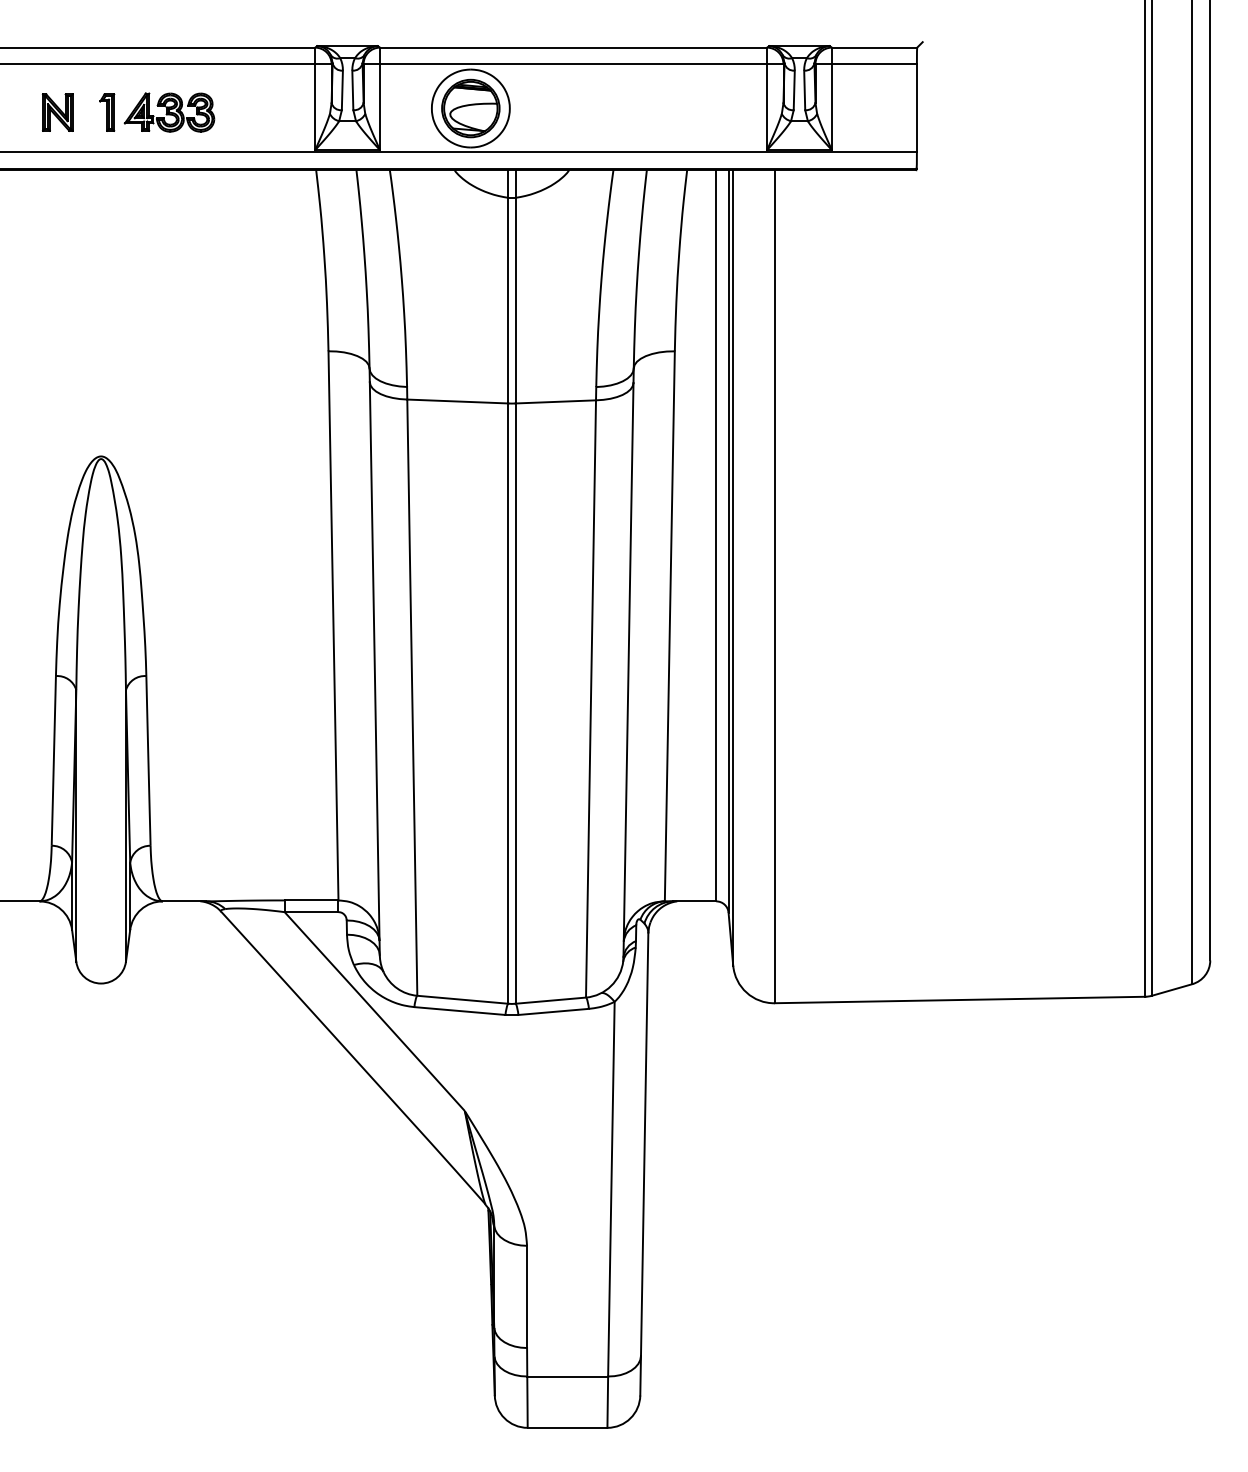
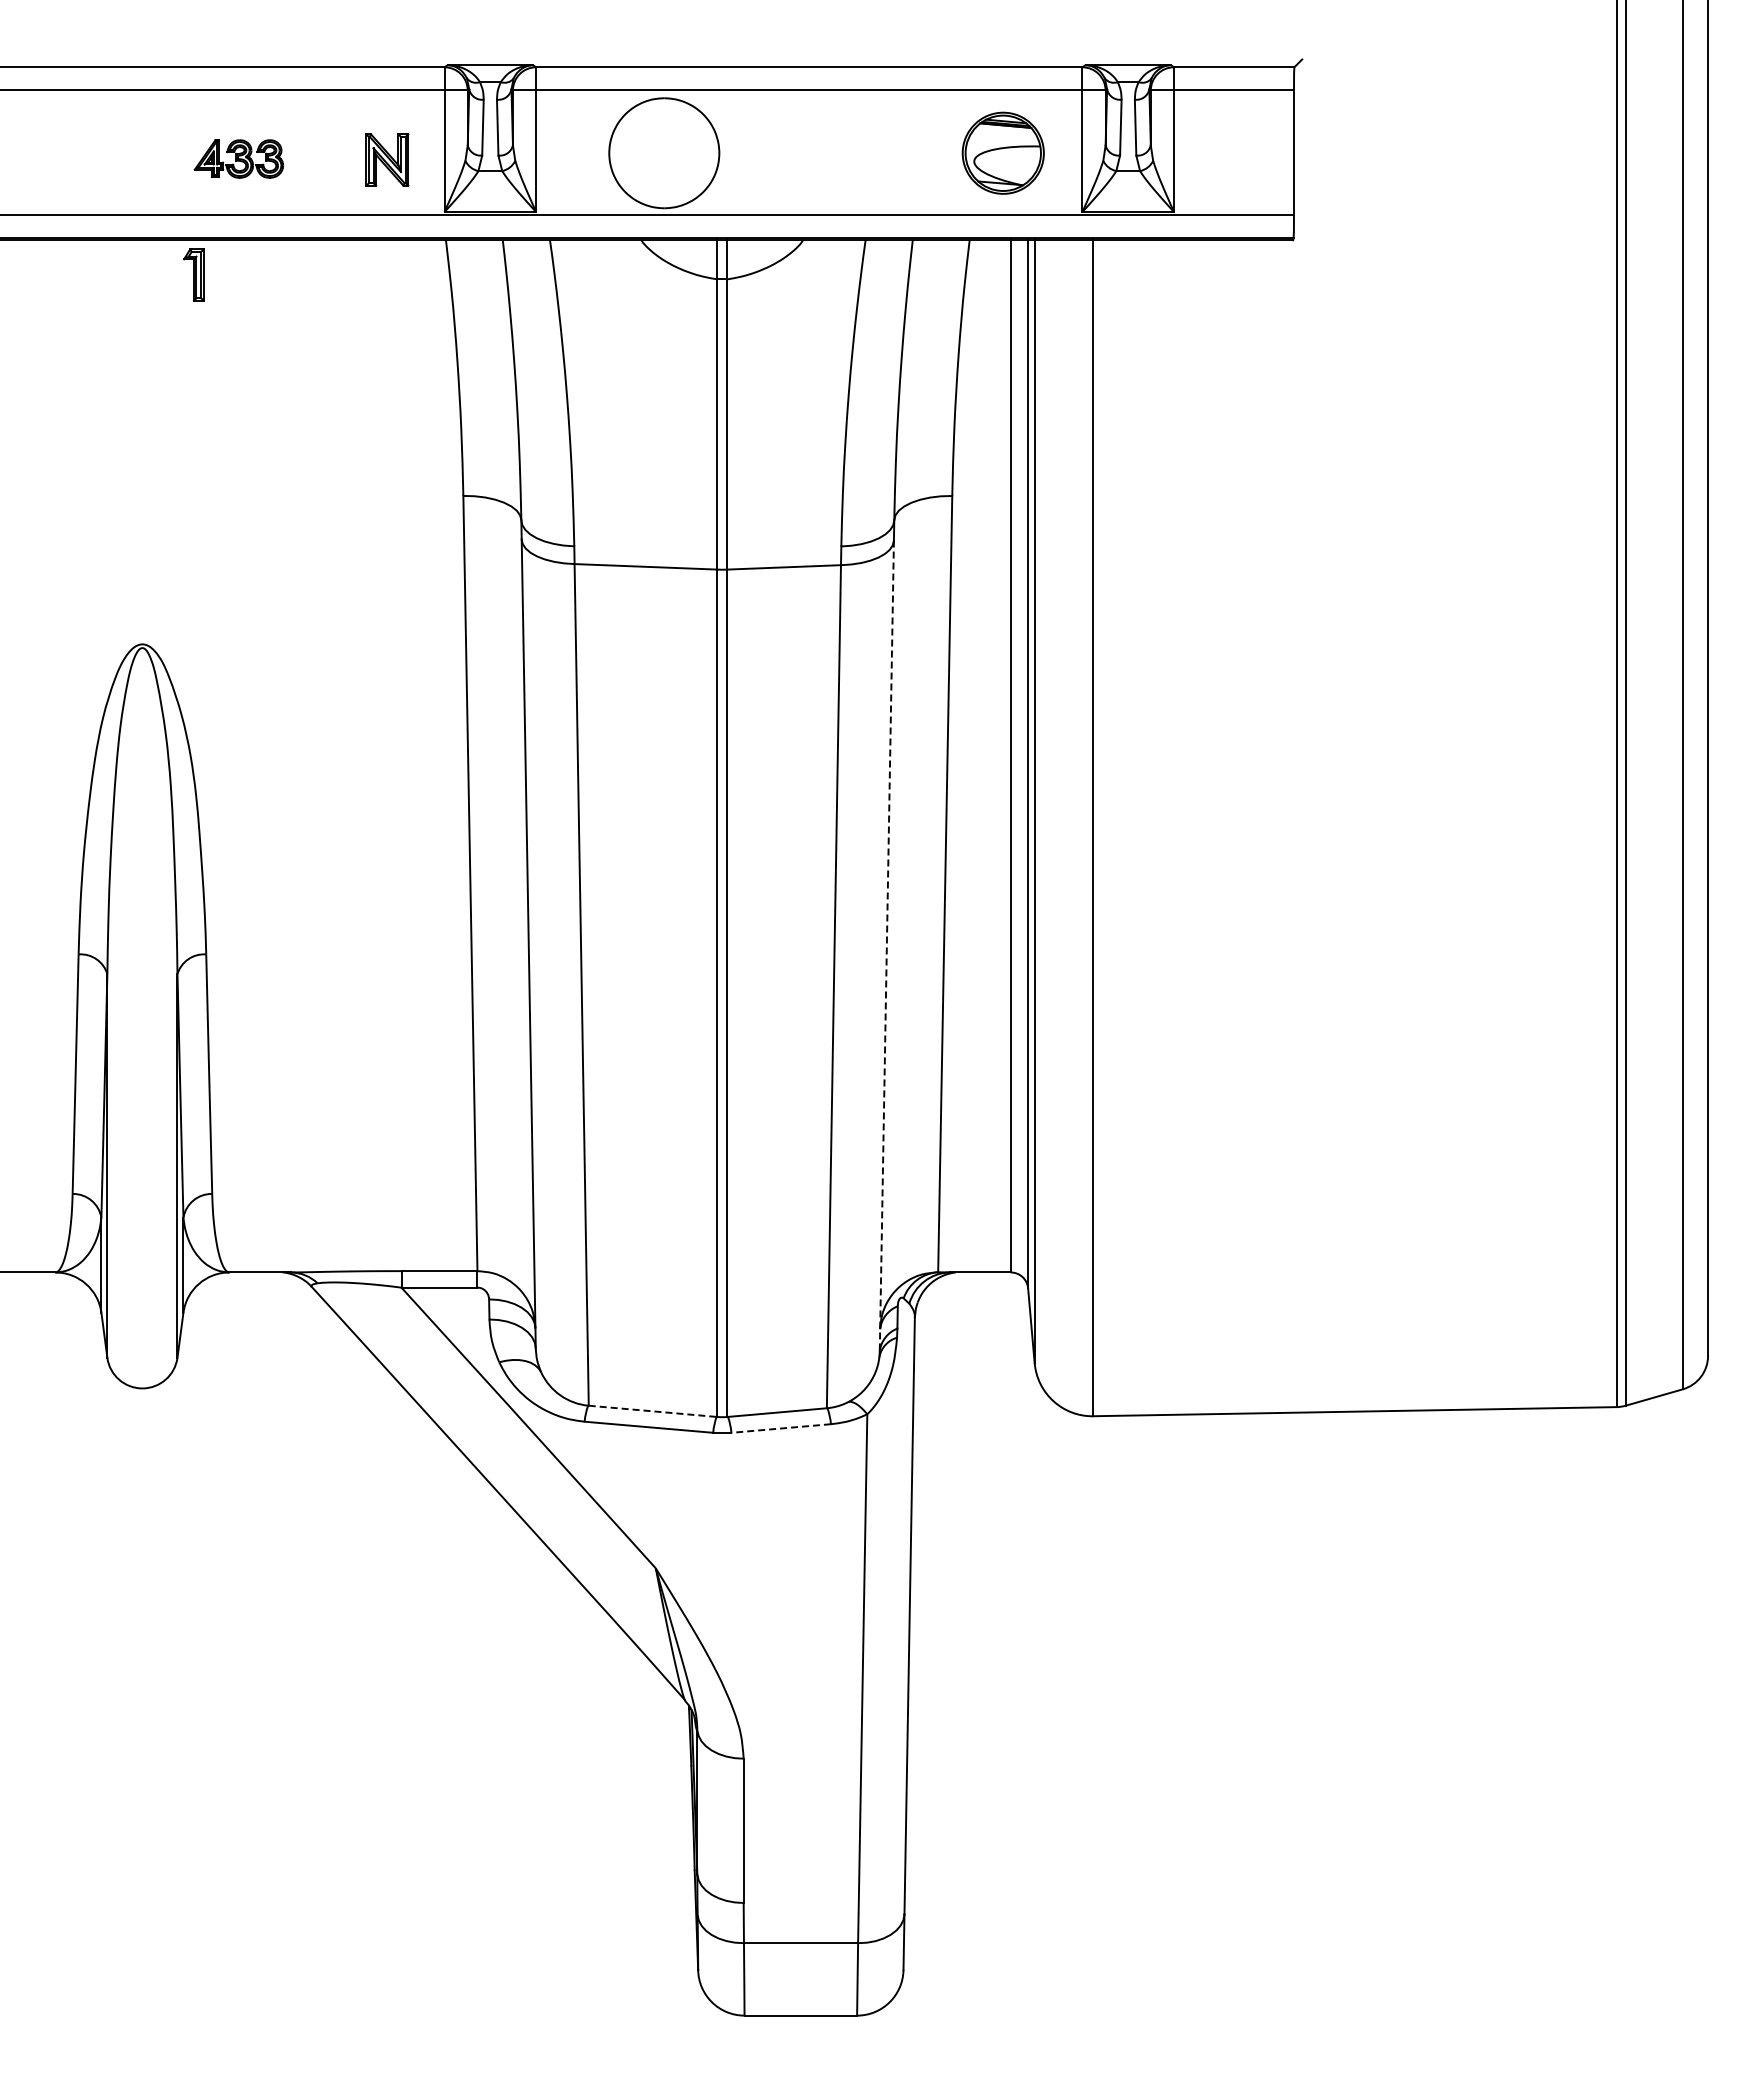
part: (470, 108) -> (1002, 152), moved
part: (57, 112) -> (387, 159), moved
part: (106, 112) -> (193, 274), moved
part: (169, 112) -> (238, 158), size x0.7
line: (628, 670) -> (886, 946), solid -> dashed
line: (463, 999) -> (653, 1411), solid -> dashed
line: (553, 1011) -> (781, 1428), solid -> dashed

